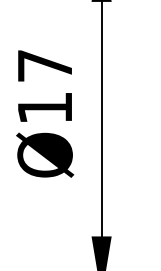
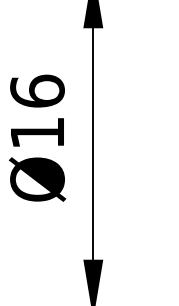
text: (45, 64) -> (37, 90), Ø17 -> Ø16

